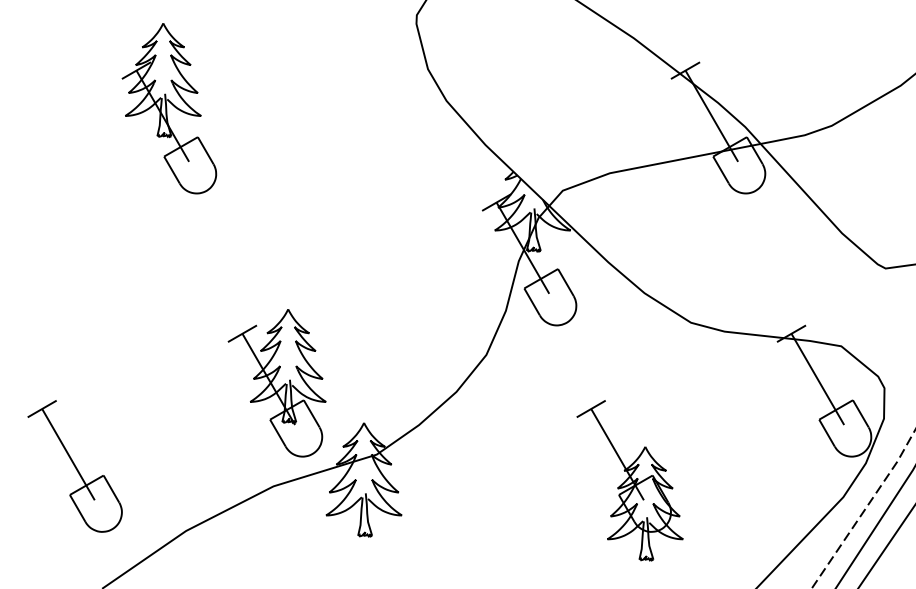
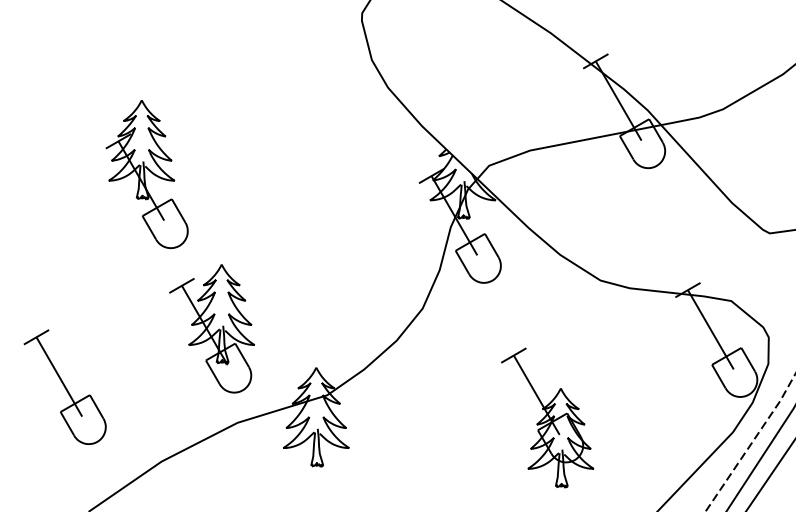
part: (169, 108) -> (147, 174), moved
part: (276, 383) -> (211, 329), moved
part: (74, 466) -> (64, 387), moved

